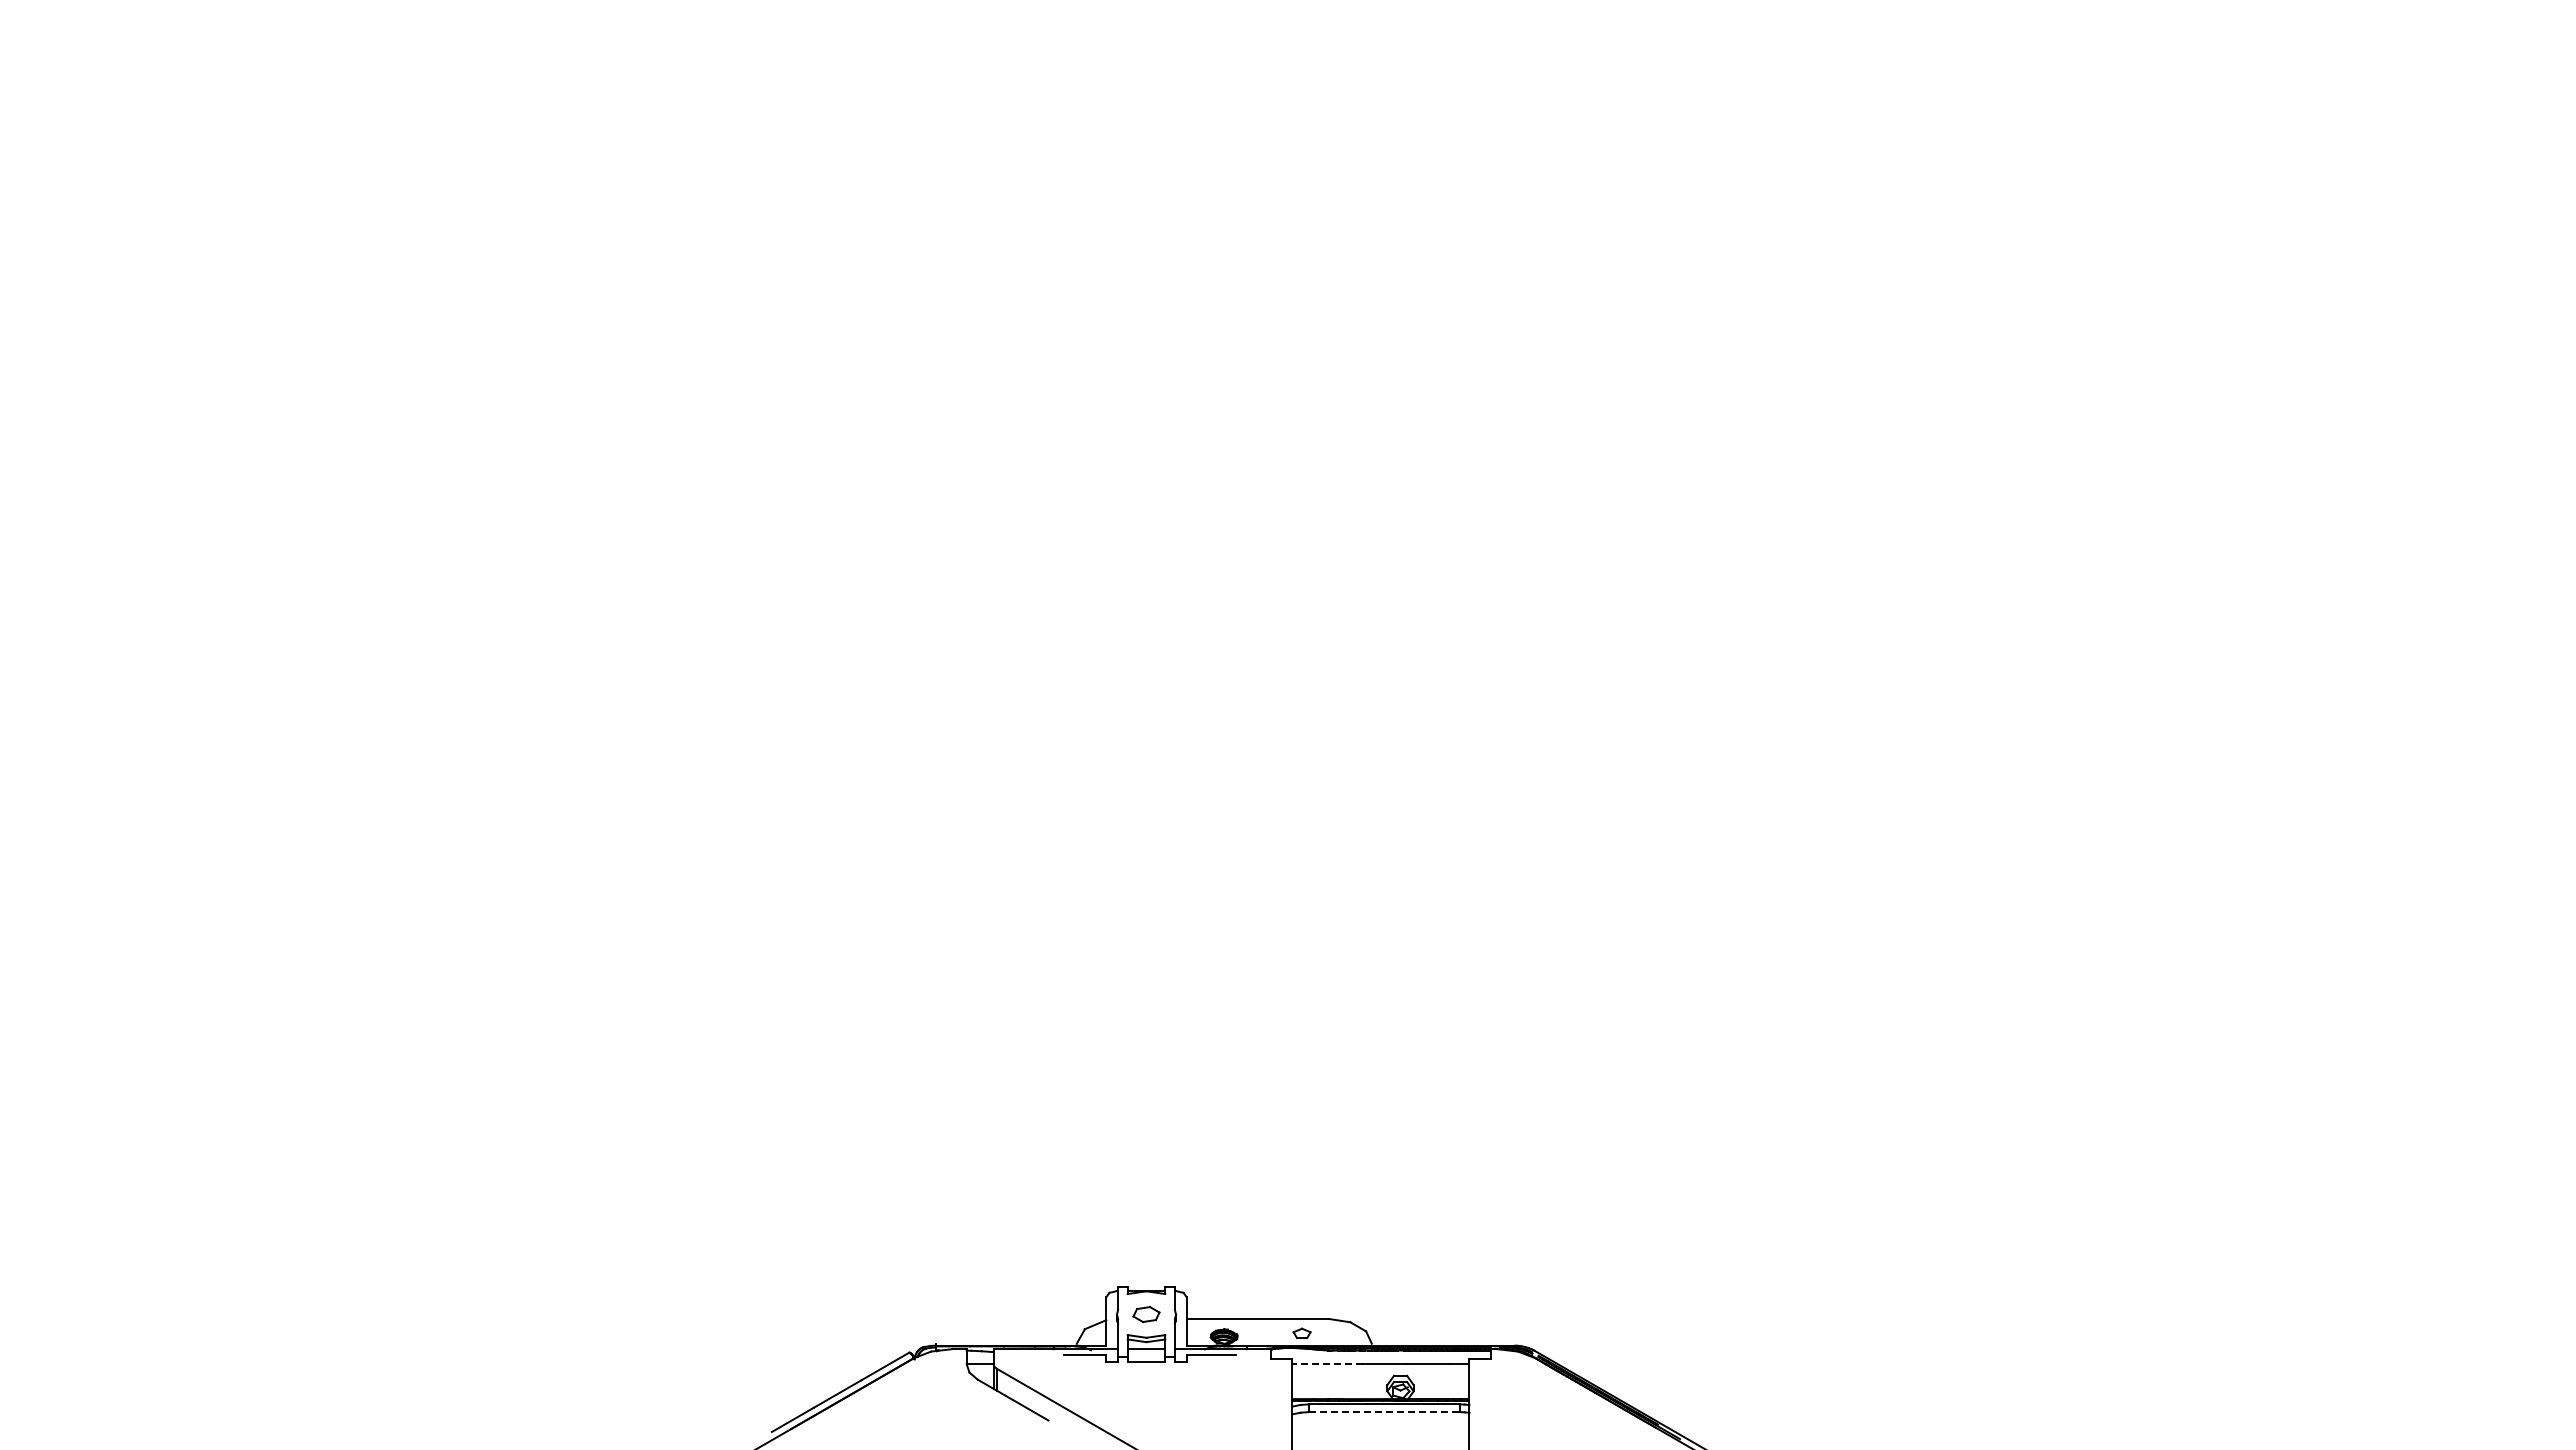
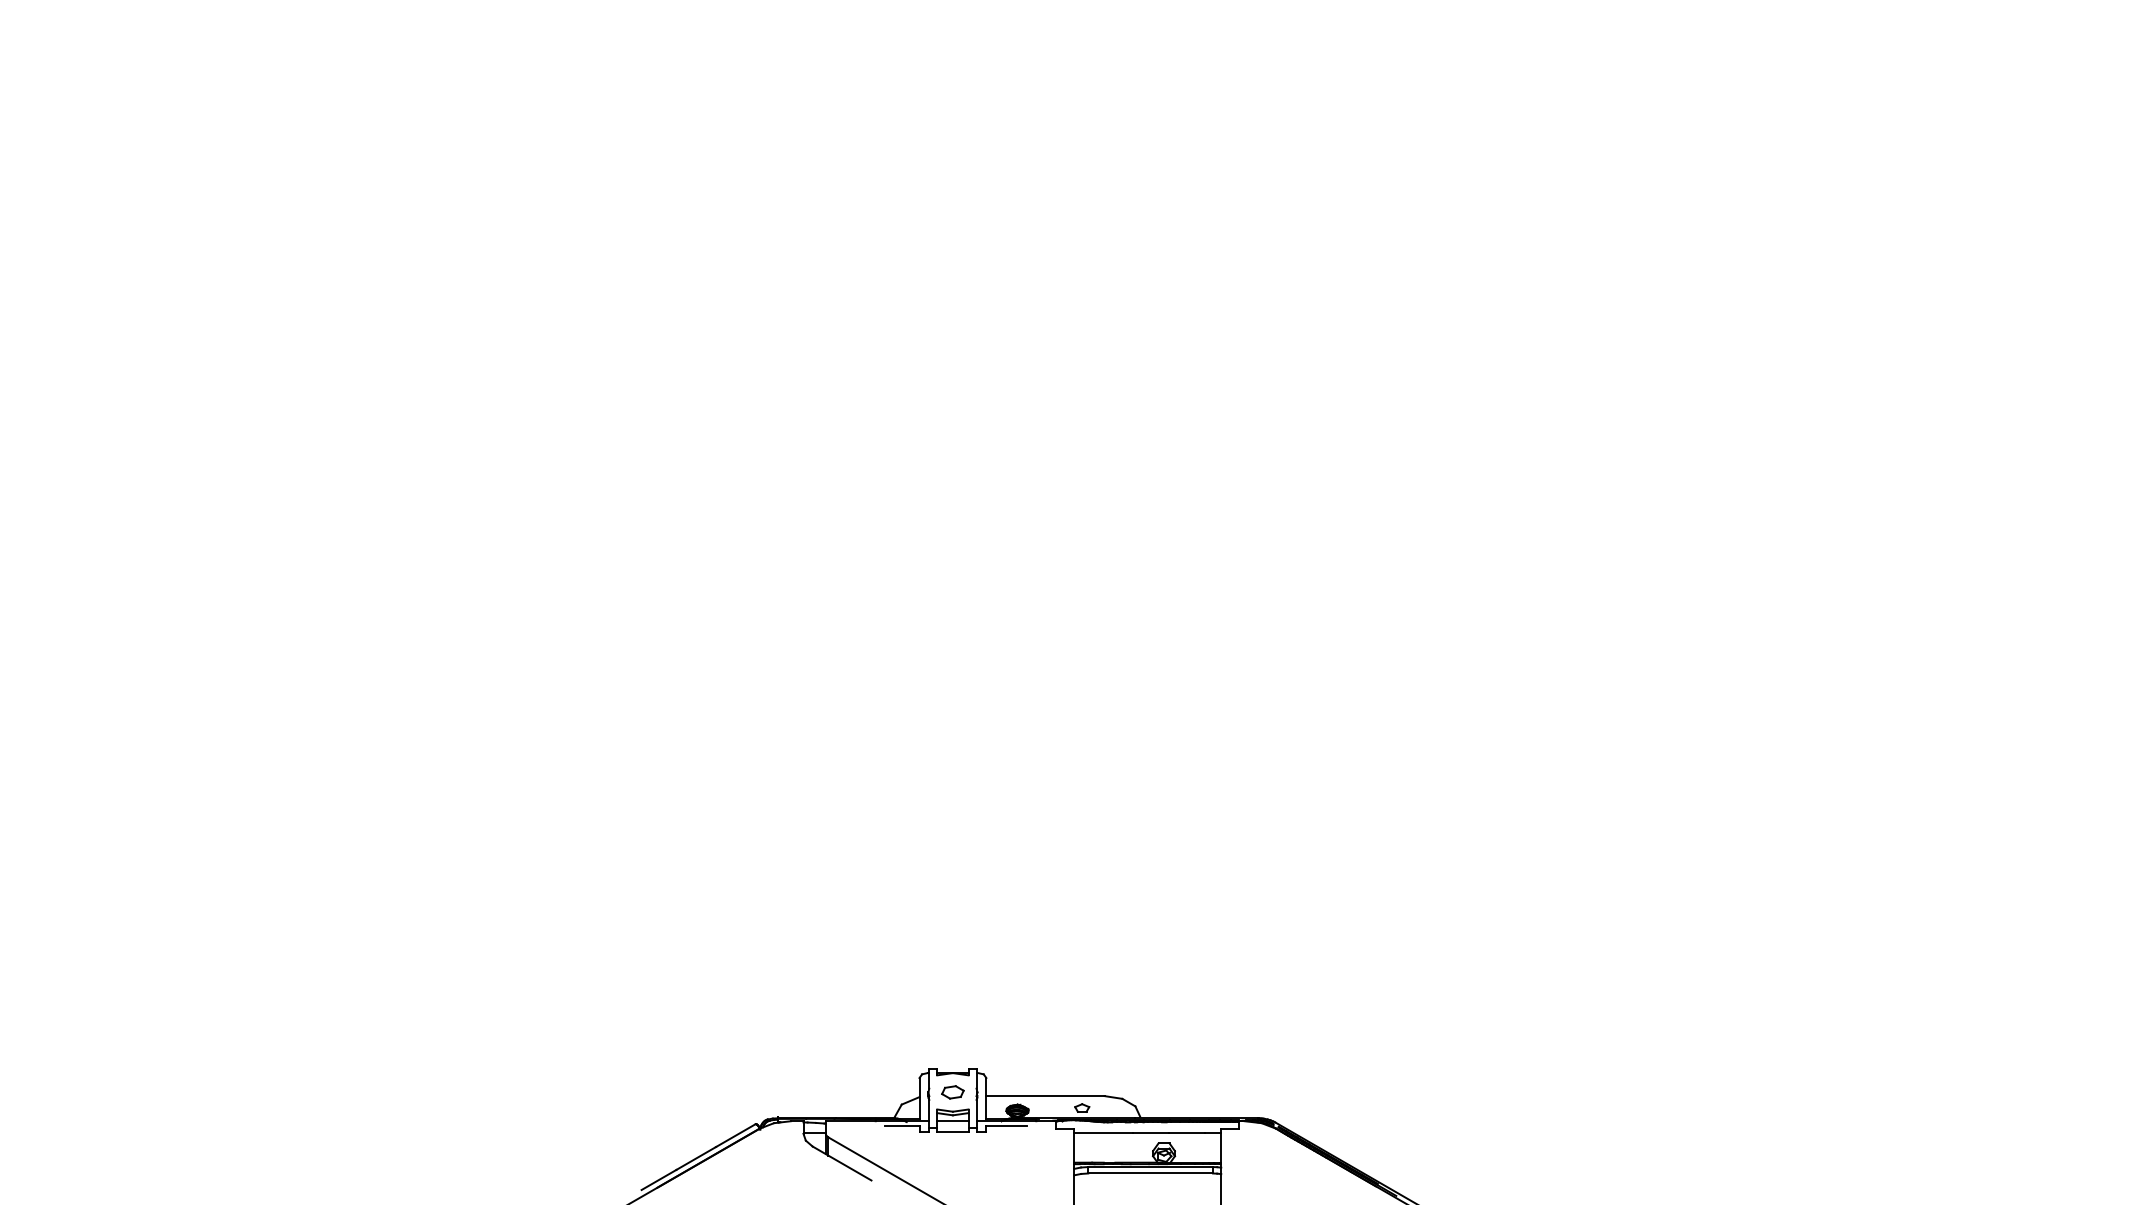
line: (1327, 1363) -> (1103, 1133), dashed -> solid
line: (1384, 1412) -> (1150, 1173), dashed -> solid

